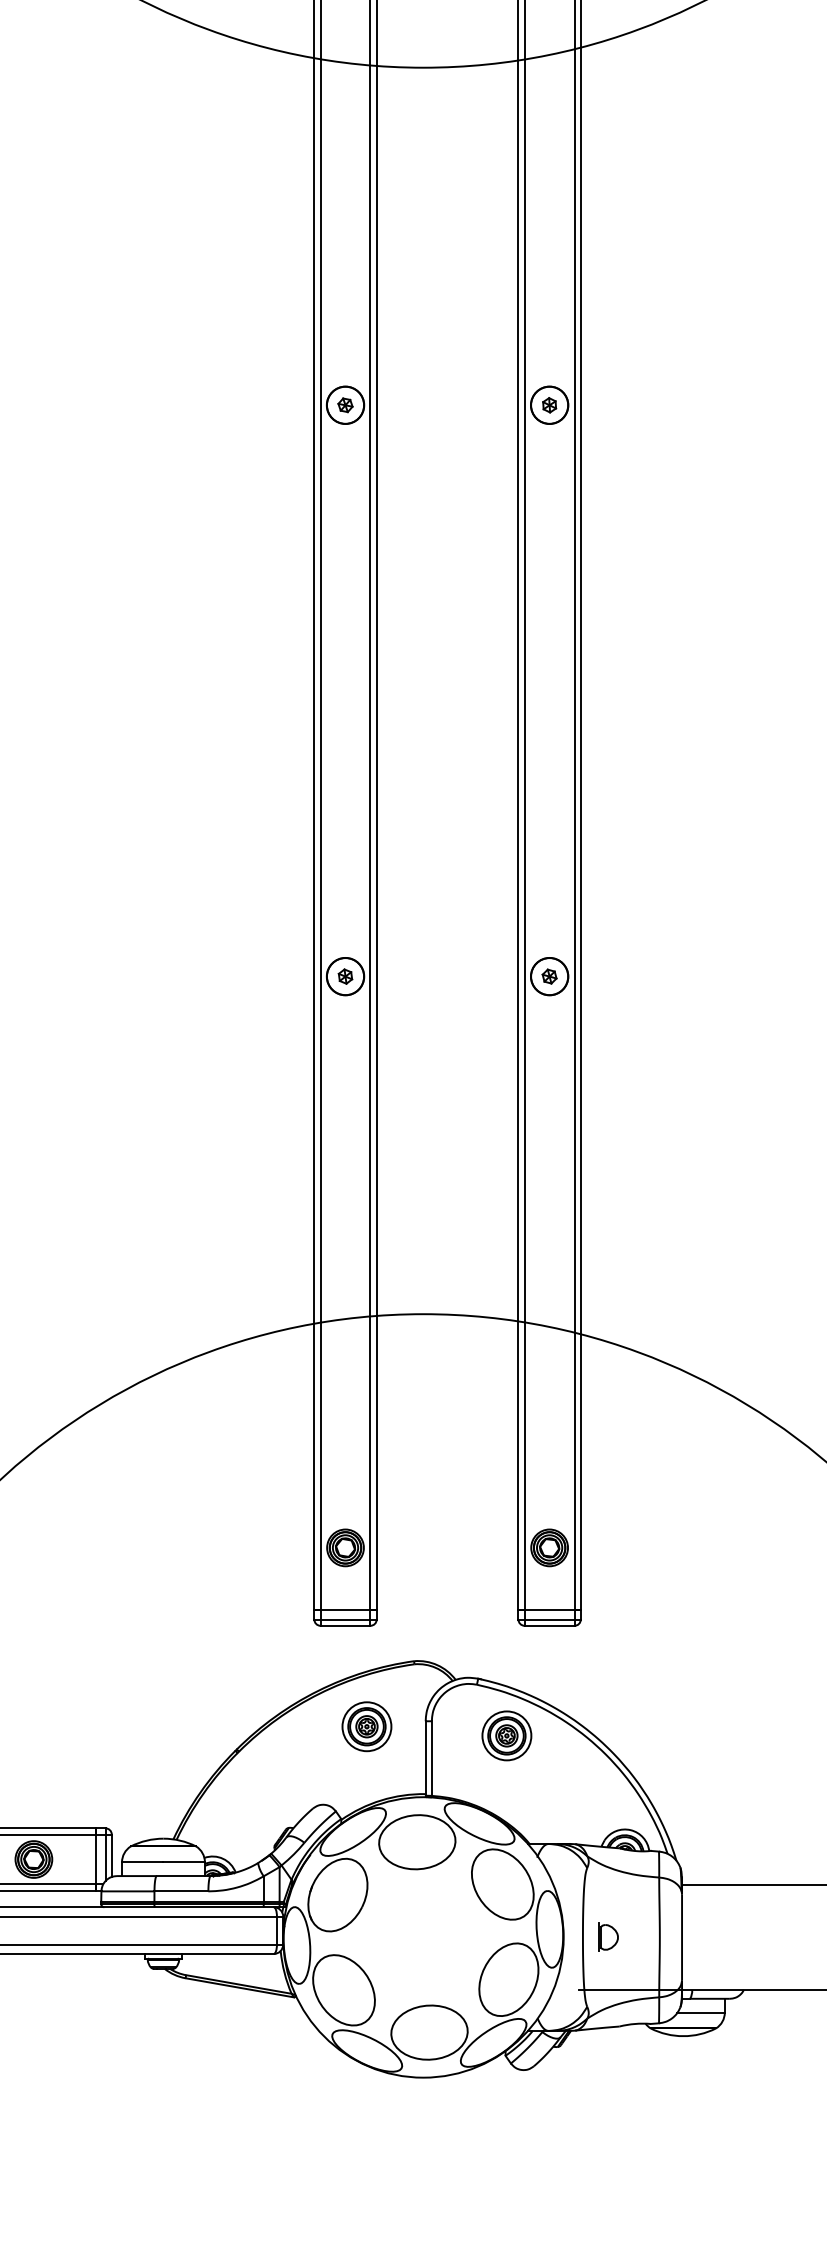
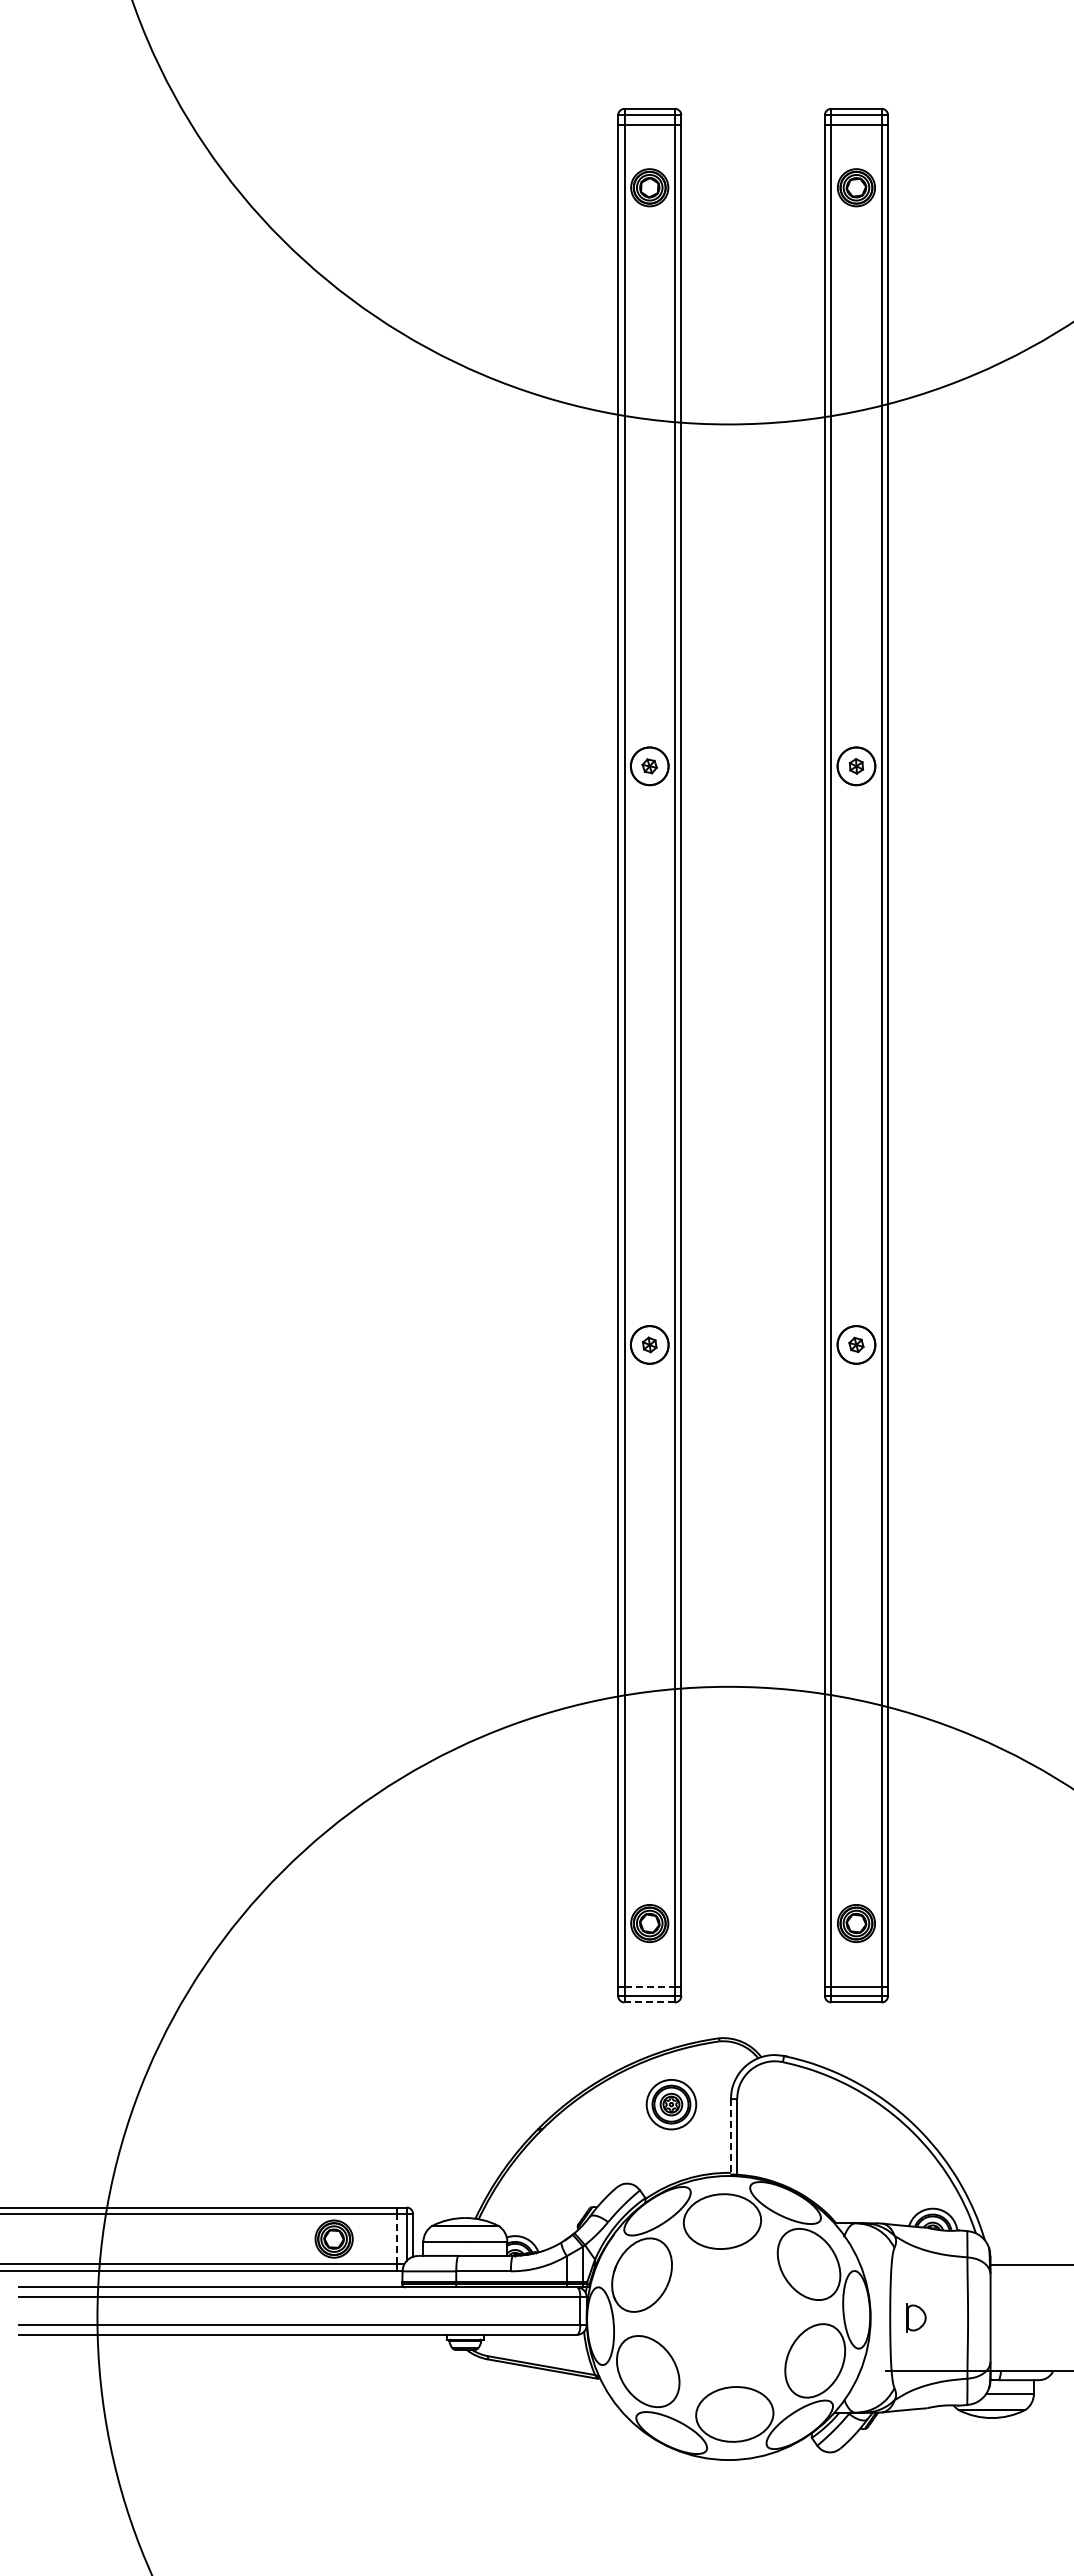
line: (346, 1610) -> (650, 1986), solid -> dashed
line: (345, 1625) -> (649, 2002), solid -> dashed
part: (506, 1735) -> (812, 2113), removed
line: (425, 1758) -> (730, 2136), solid -> dashed
line: (96, 1858) -> (397, 2238), solid -> dashed

